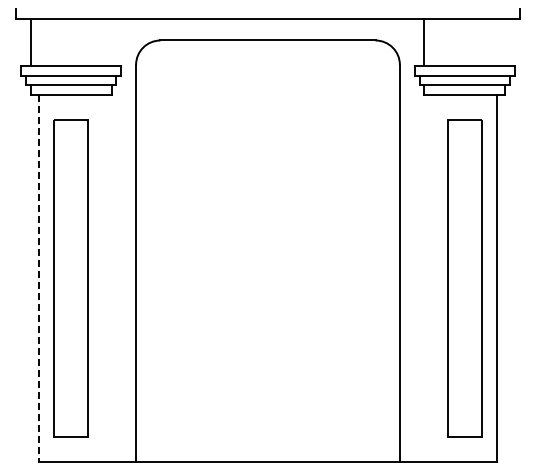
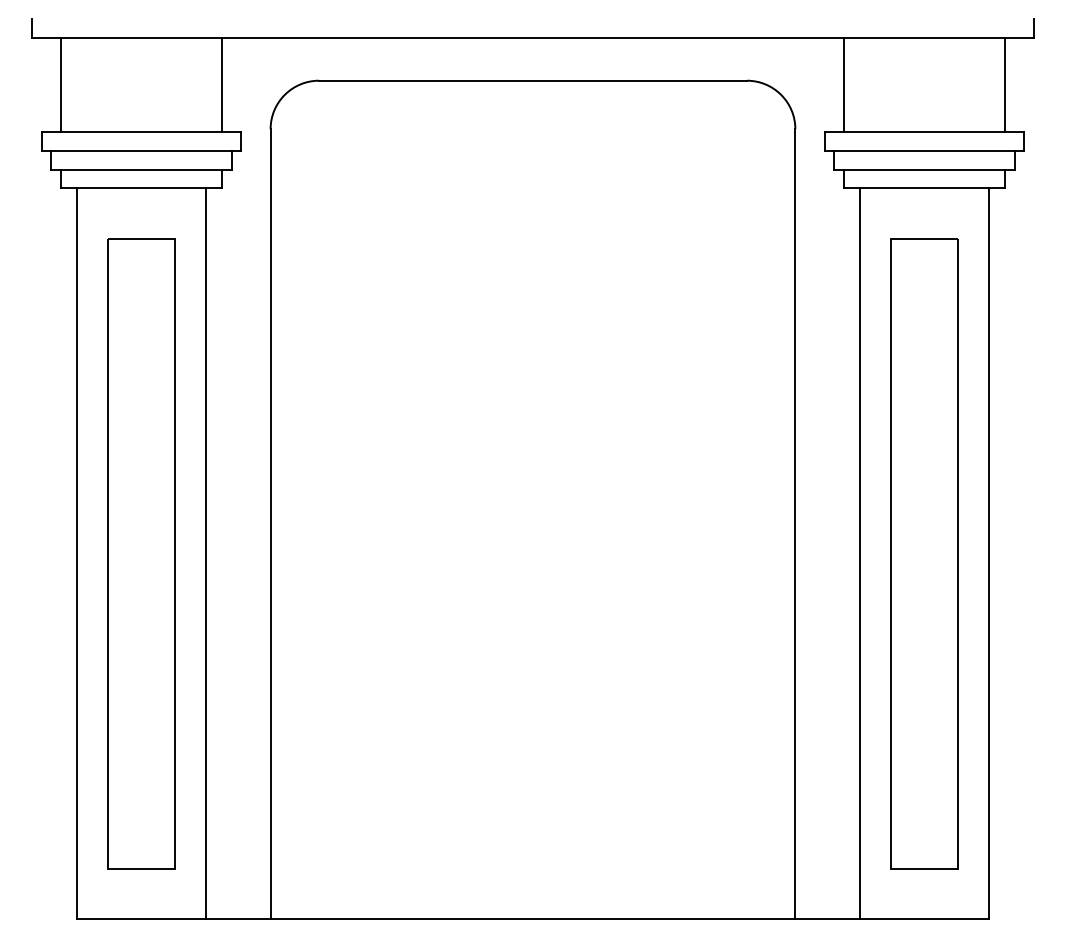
line: (111, 42) -> (221, 84), added
line: (505, 42) -> (1005, 84), added
line: (103, 277) -> (205, 552), added
line: (432, 277) -> (860, 552), added
line: (38, 278) -> (76, 554), dashed -> solid

